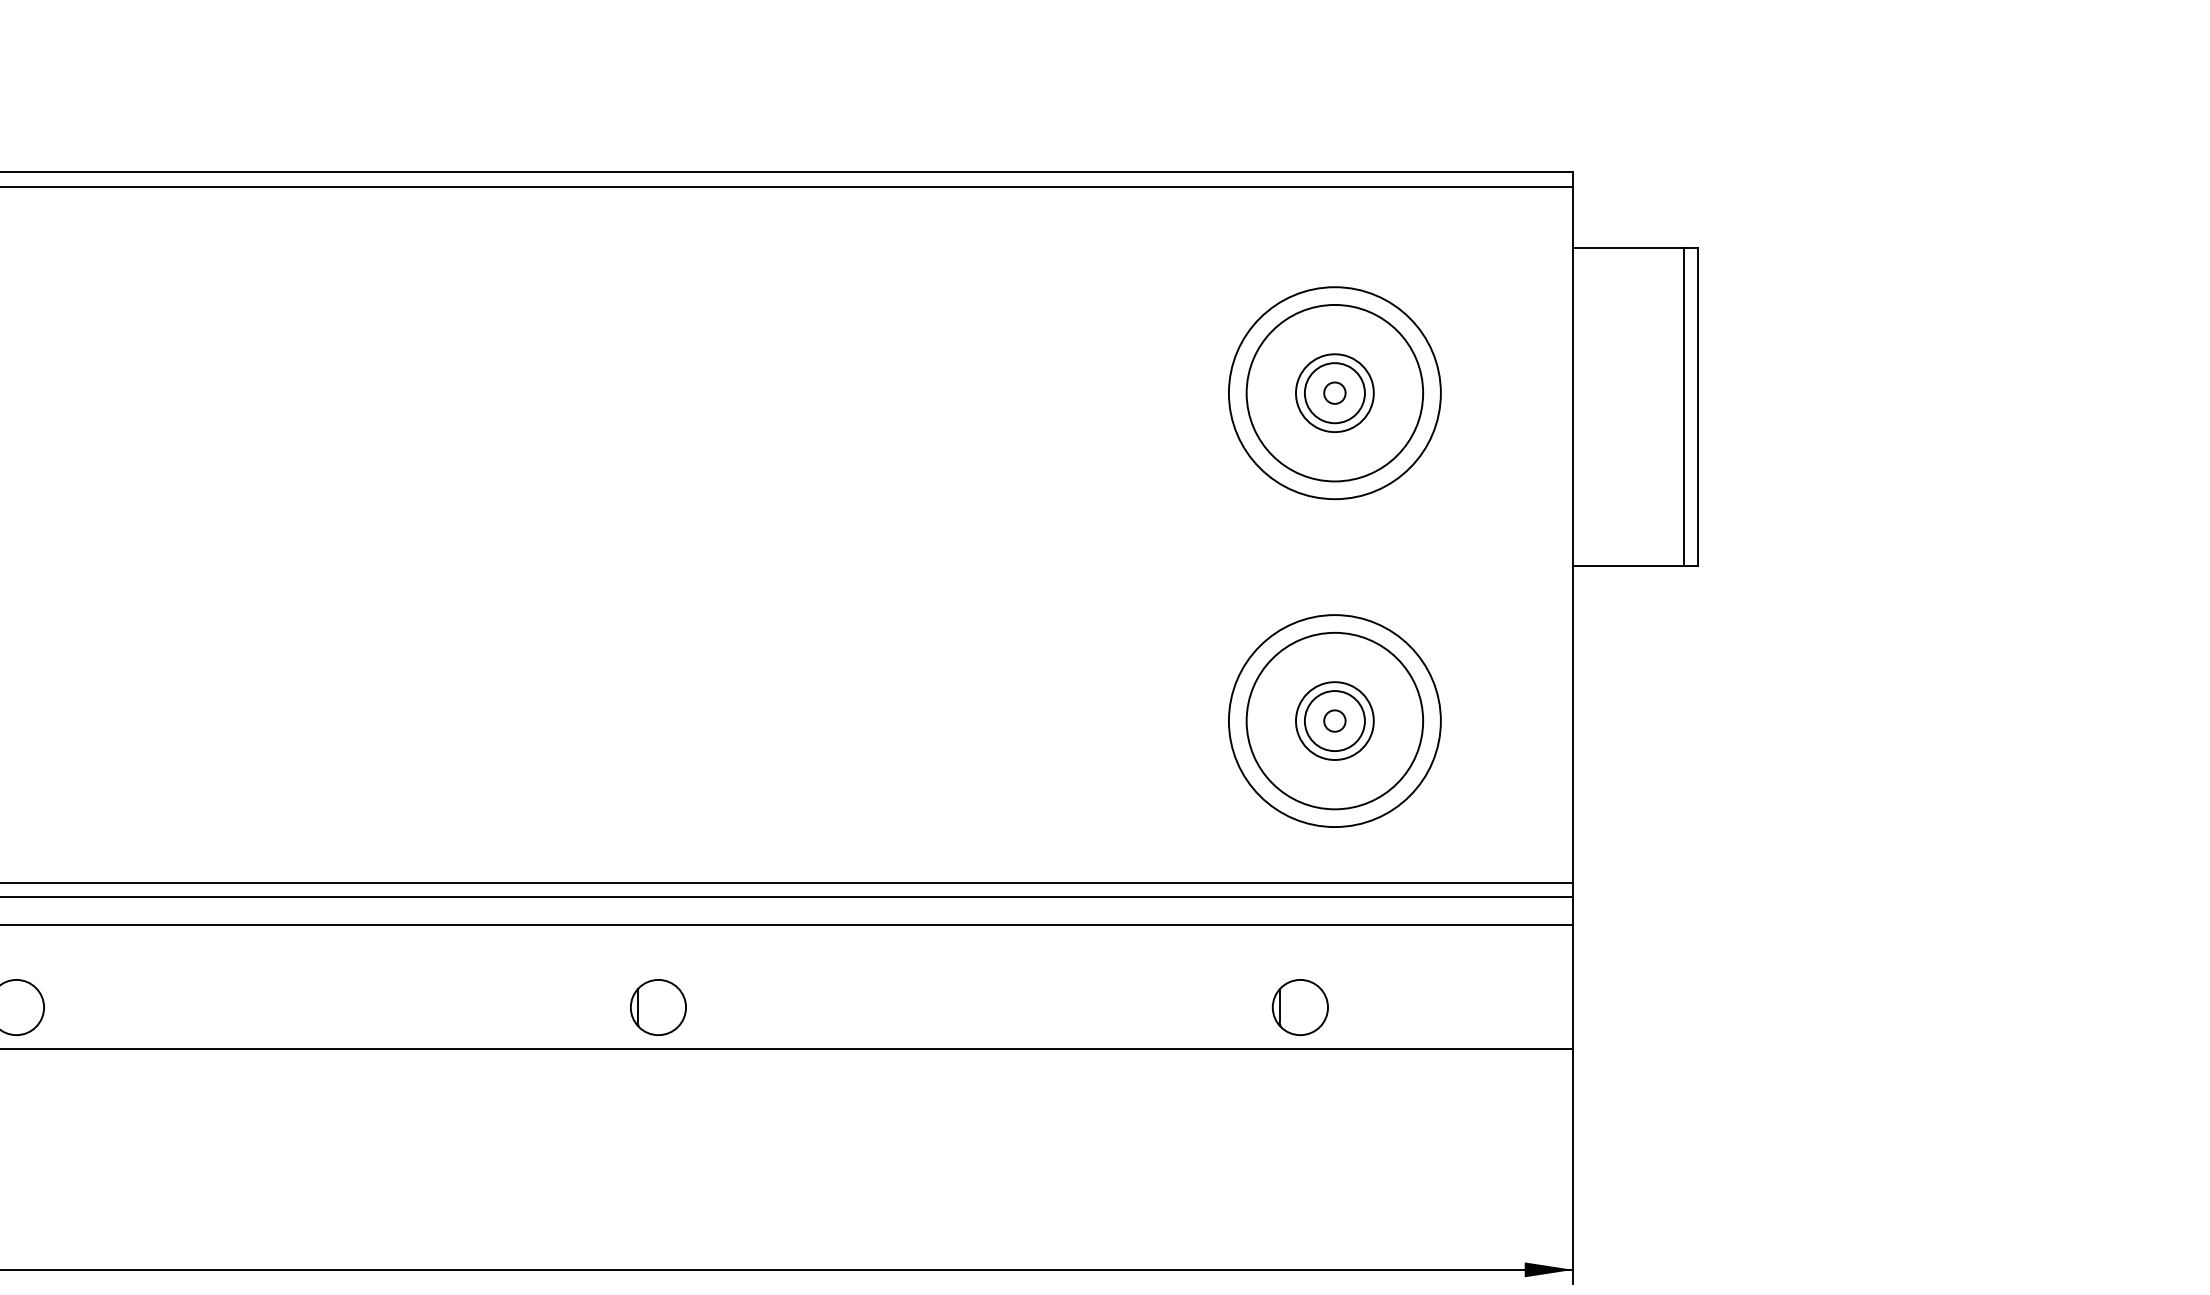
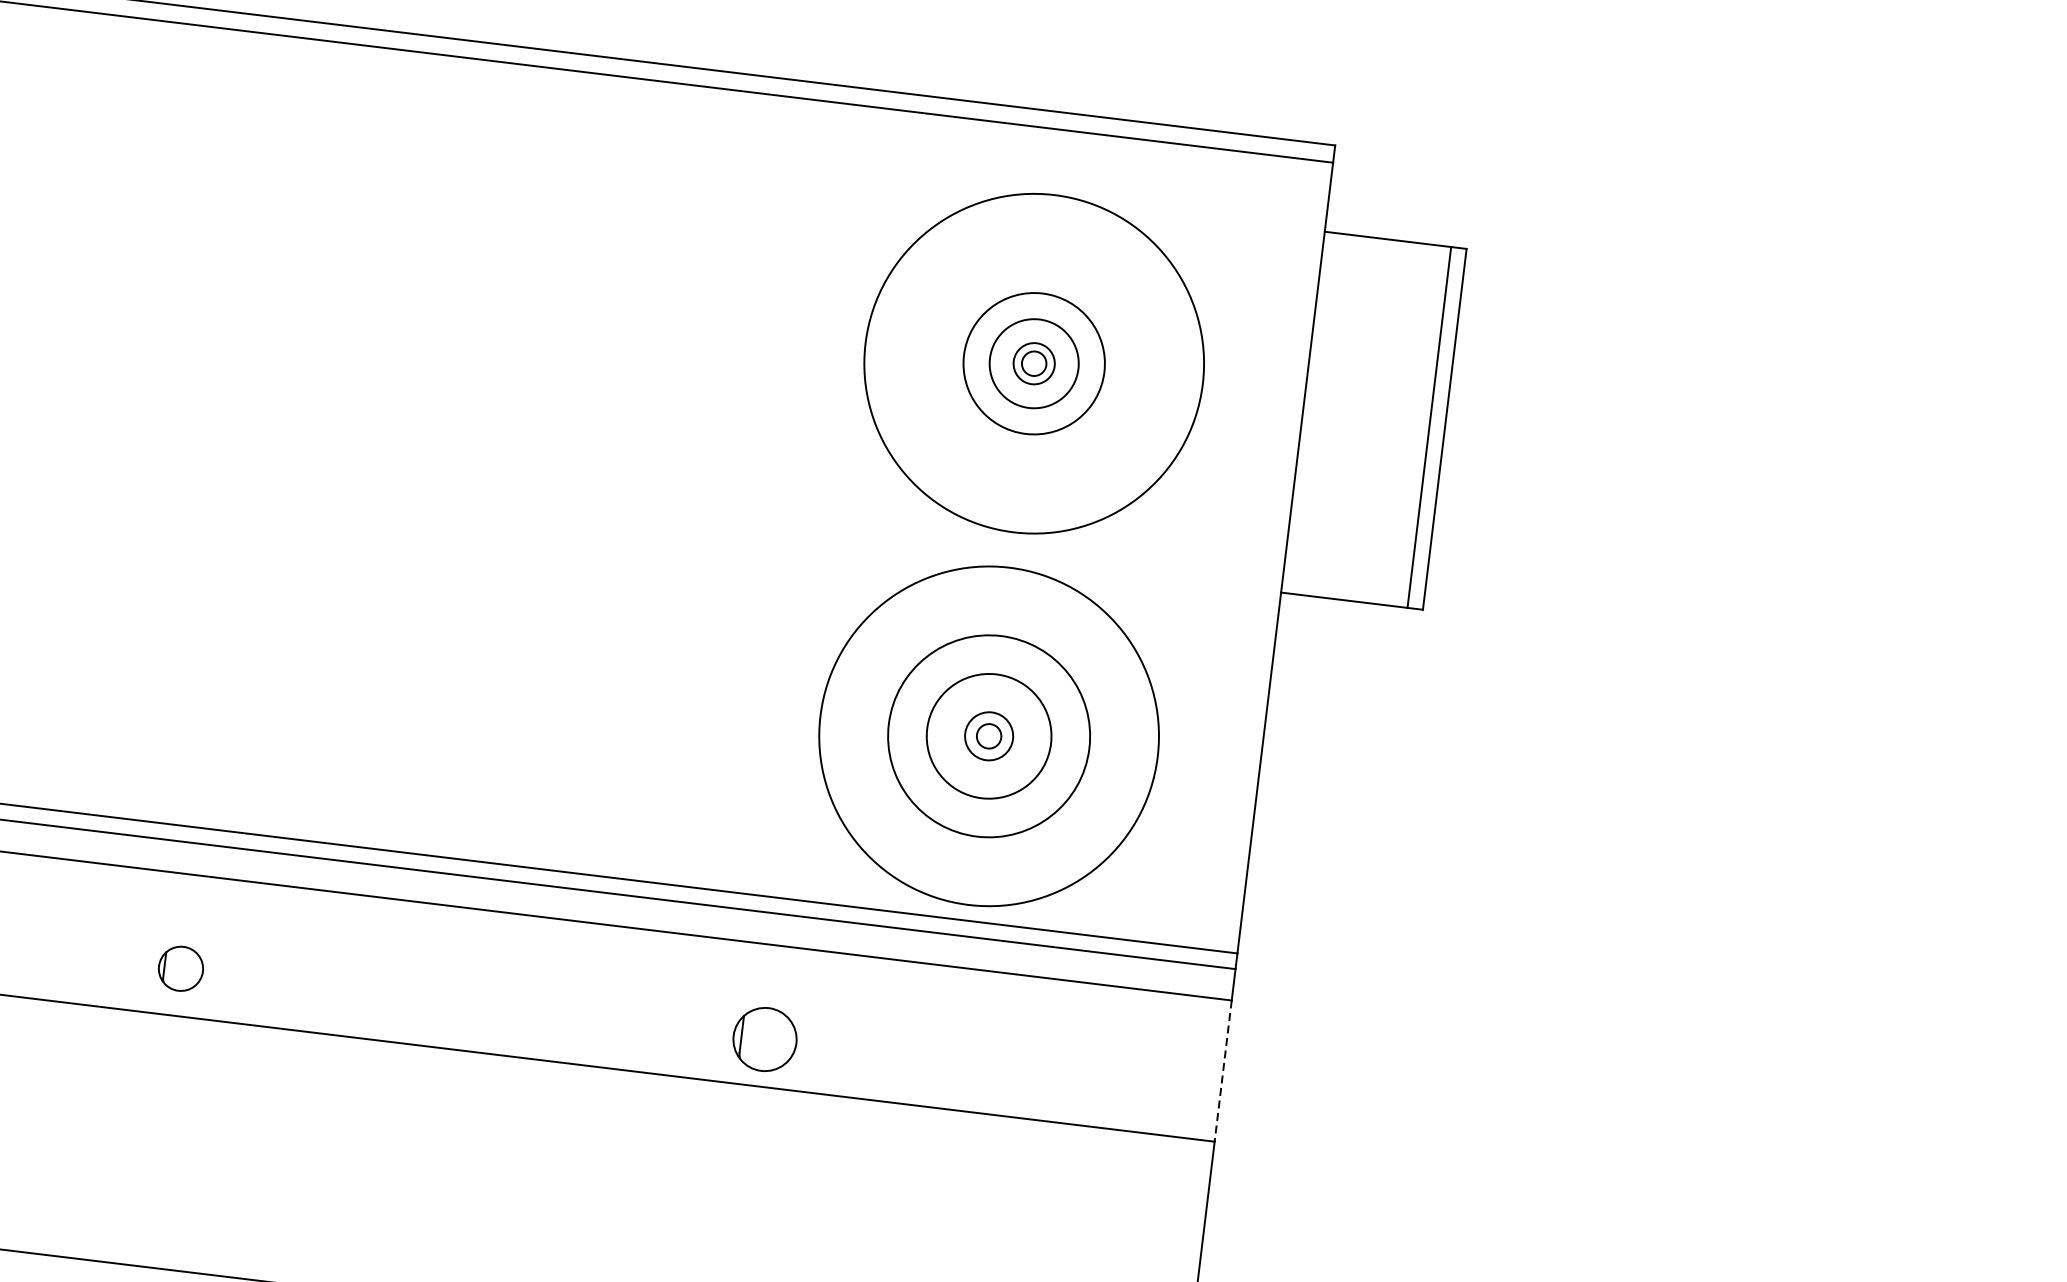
circle: (1334, 392) -> (1033, 362), size x0.7
circle: (1334, 393) -> (1033, 364), size x0.6
circle: (1334, 393) -> (1033, 364), size x1.4
circle: (1334, 721) -> (988, 736), size x0.7
circle: (1334, 721) -> (988, 736), size x1.4
circle: (1334, 721) -> (988, 736), size x1.4
line: (1573, 987) -> (1223, 1071), solid -> dashed
part: (658, 1007) -> (181, 968), size x0.7
part: (1299, 1007) -> (764, 1039), moved

